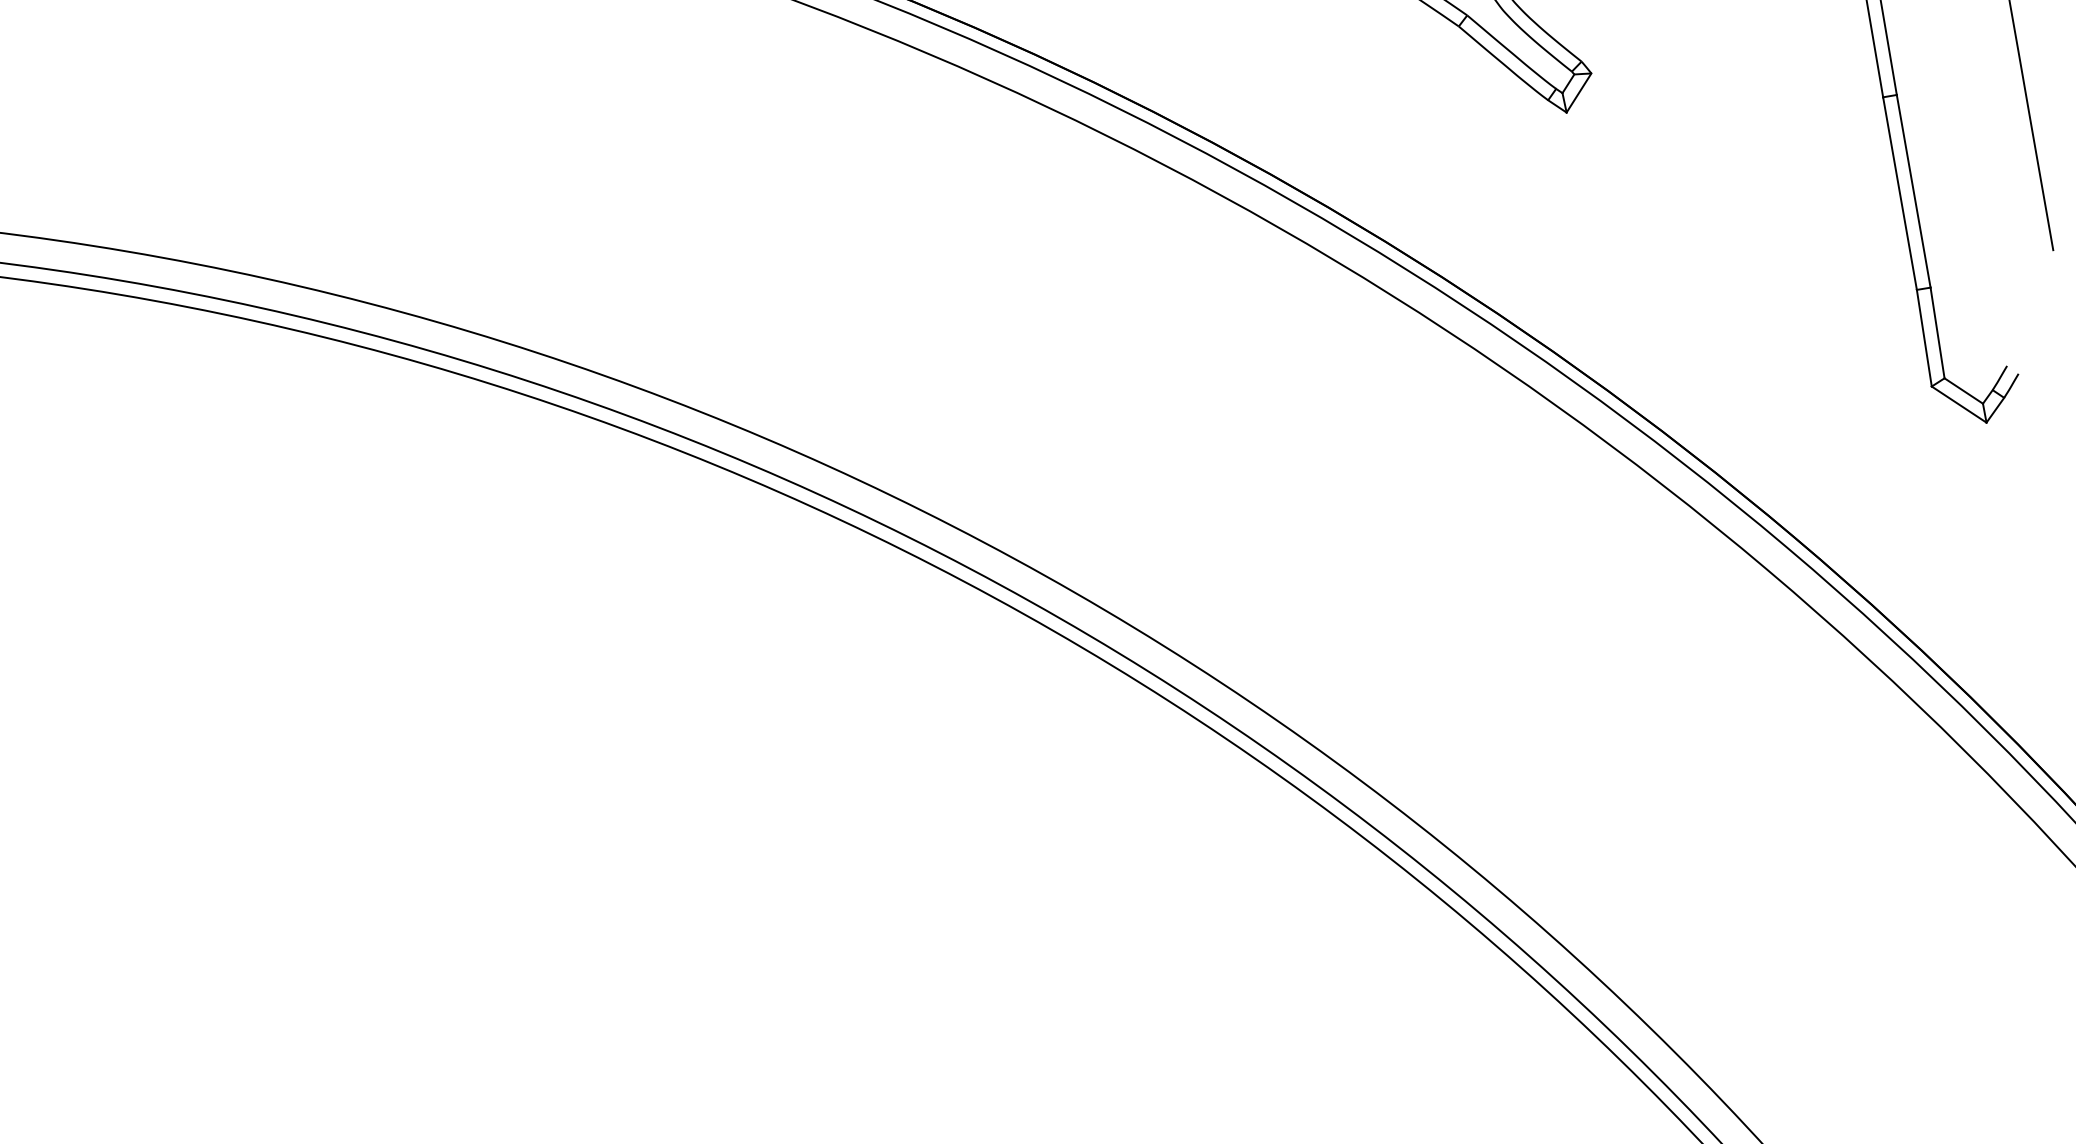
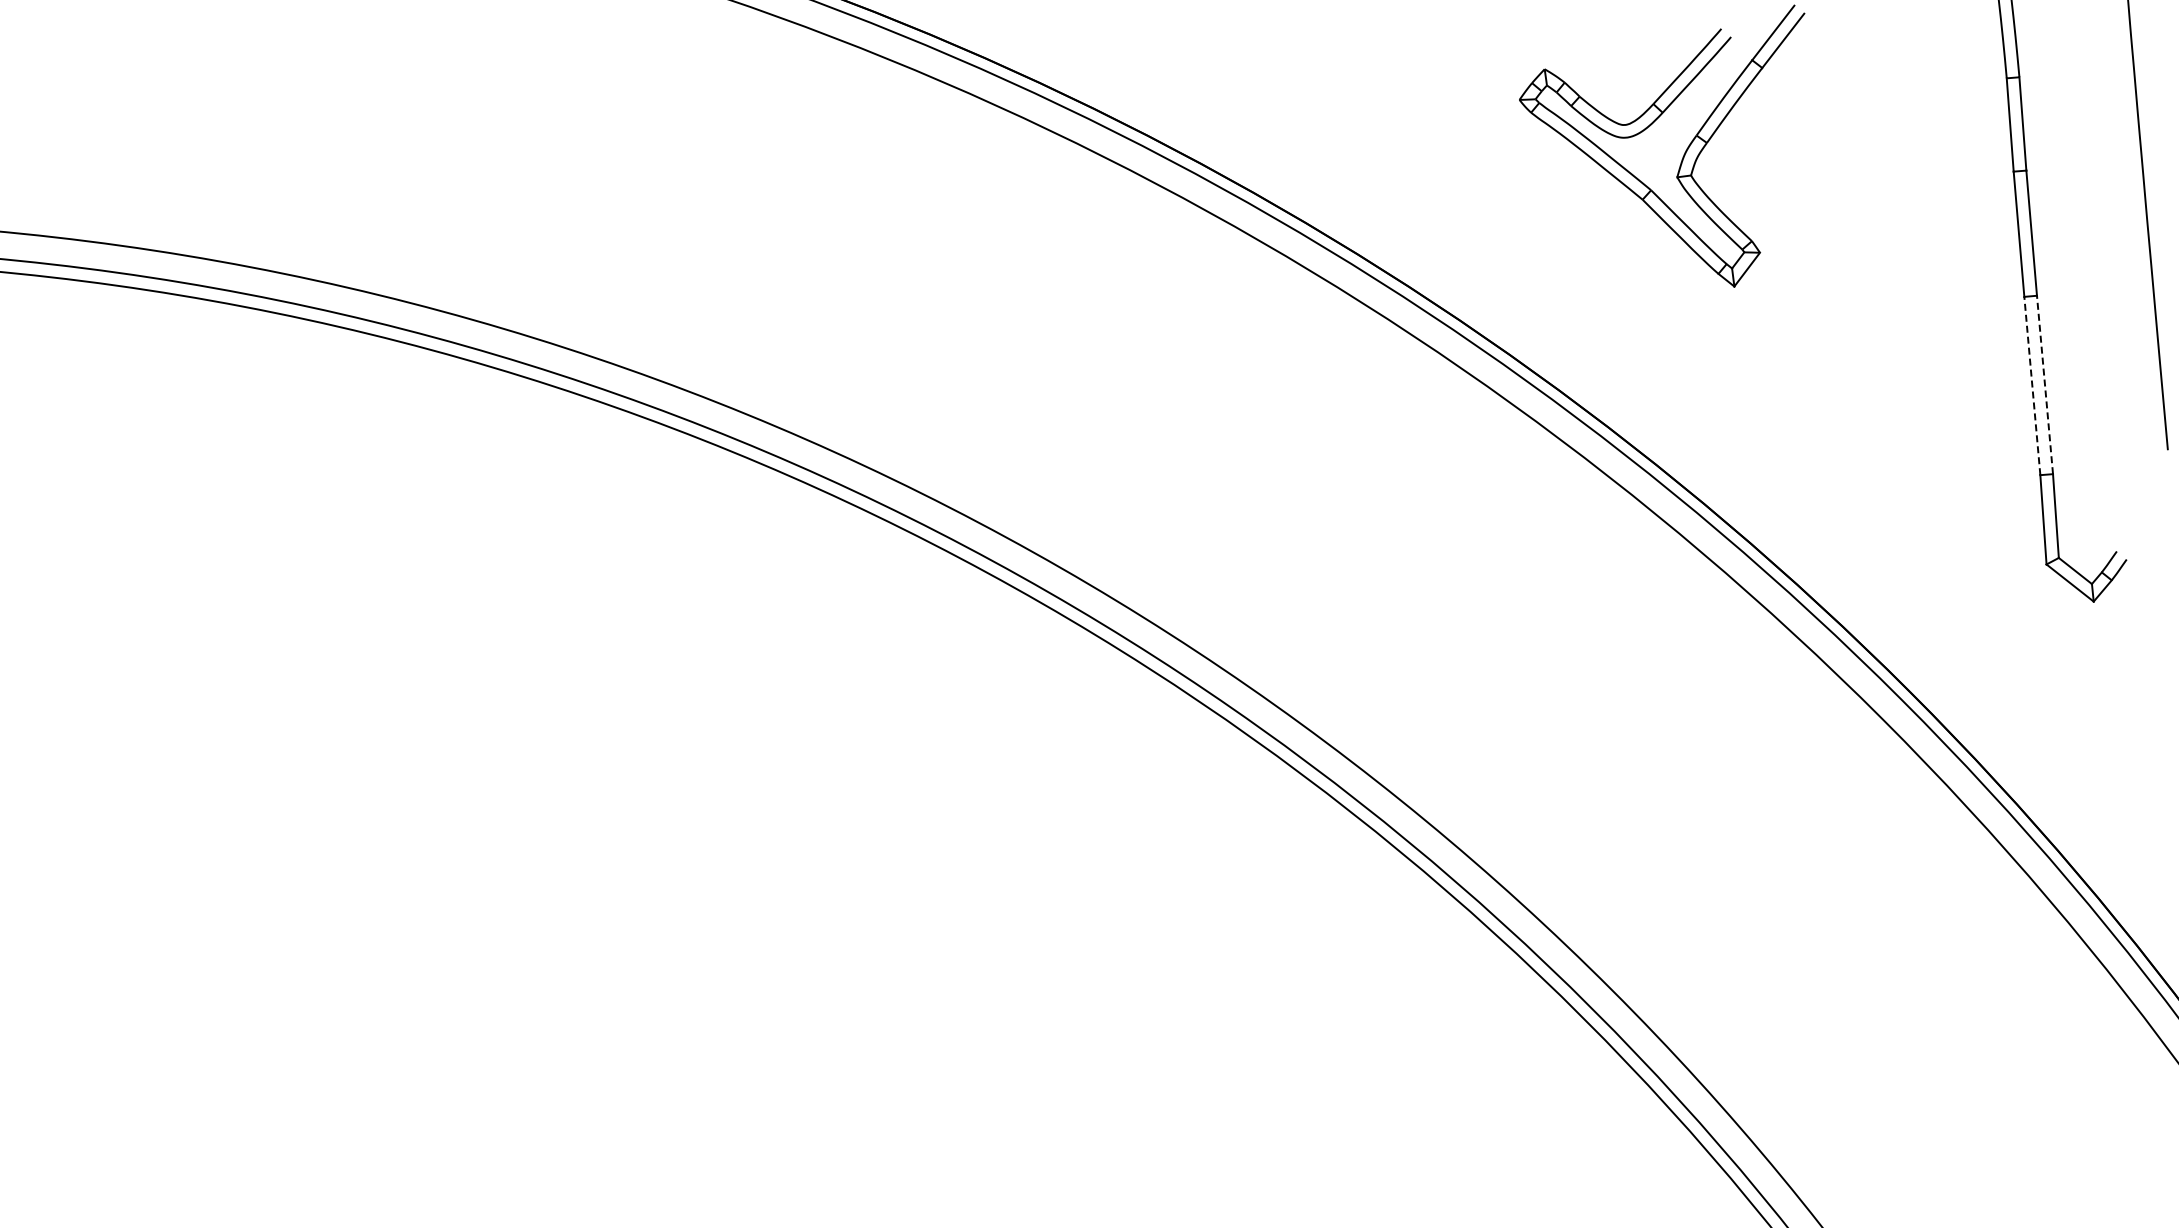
line: (1914, 190) -> (2045, 384), solid -> dashed
line: (1900, 194) -> (2032, 386), solid -> dashed

